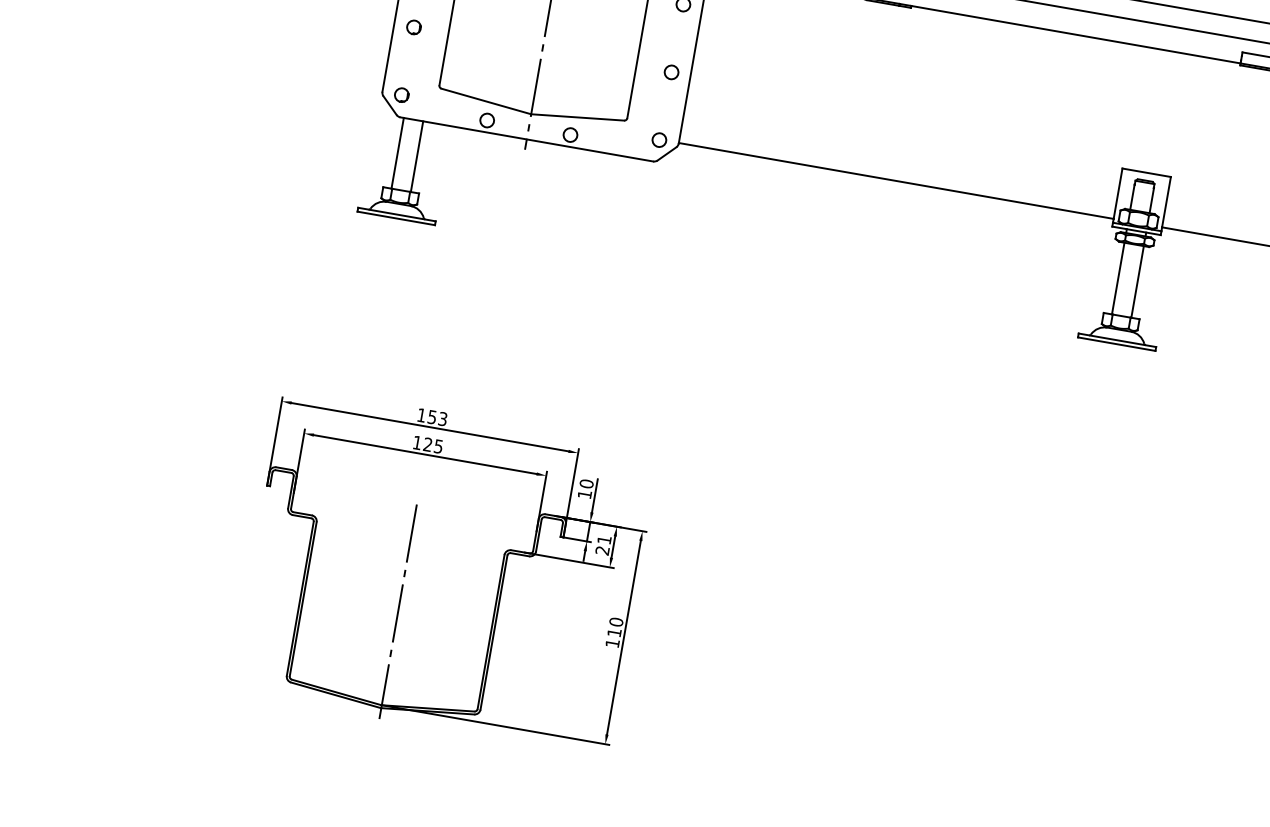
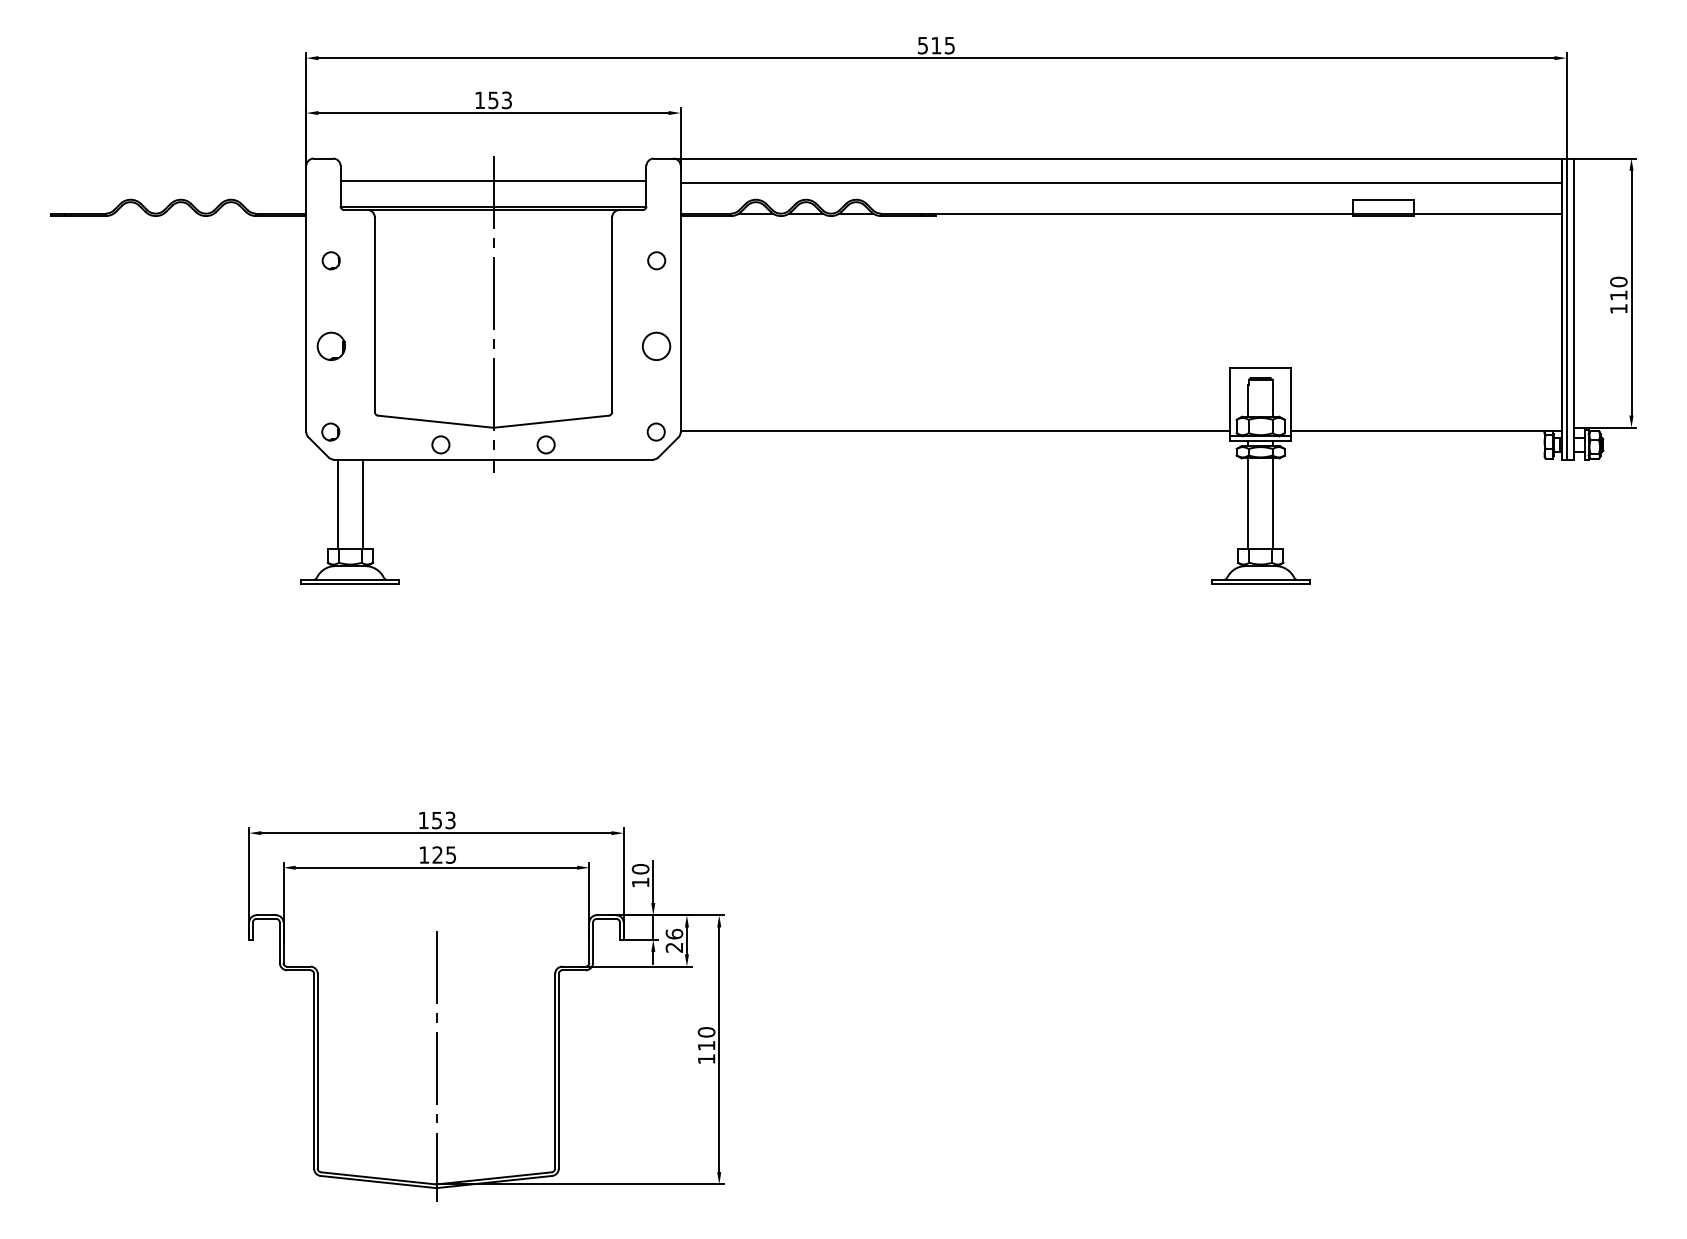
circle: (413, 27) -> (330, 346), size x1.6
circle: (671, 72) -> (656, 346), size x1.6
text: (604, 539) -> (674, 933), 21 -> 26

